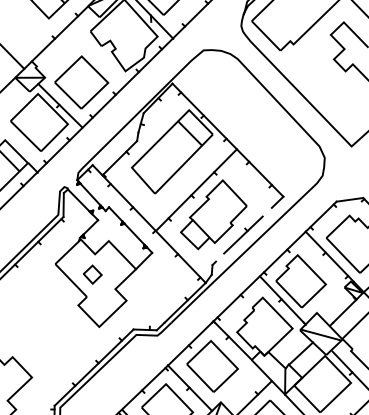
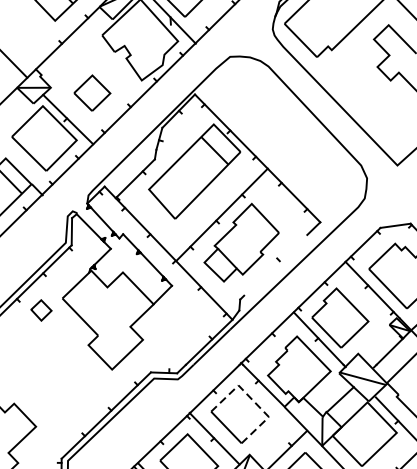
part: (81, 82) -> (92, 93), size x0.6
line: (243, 234) -> (275, 265), removed
line: (96, 271) -> (45, 306), moved
line: (224, 354) -> (253, 400), solid -> dashed

